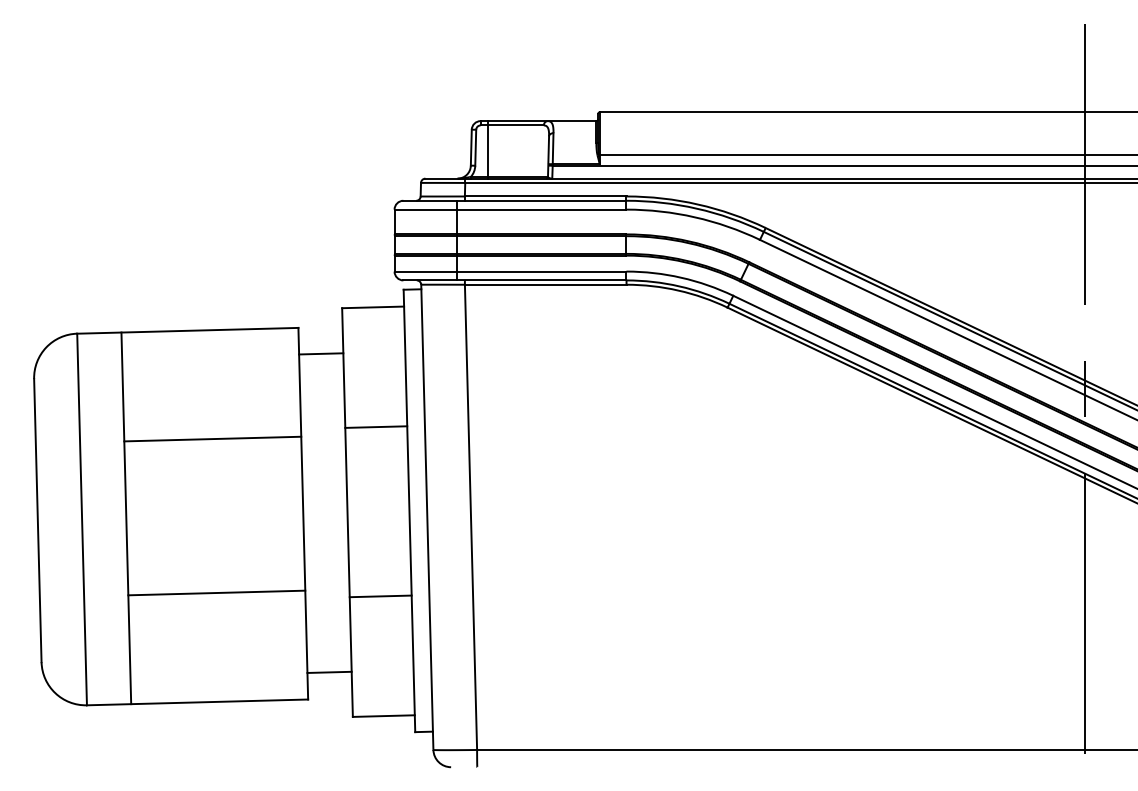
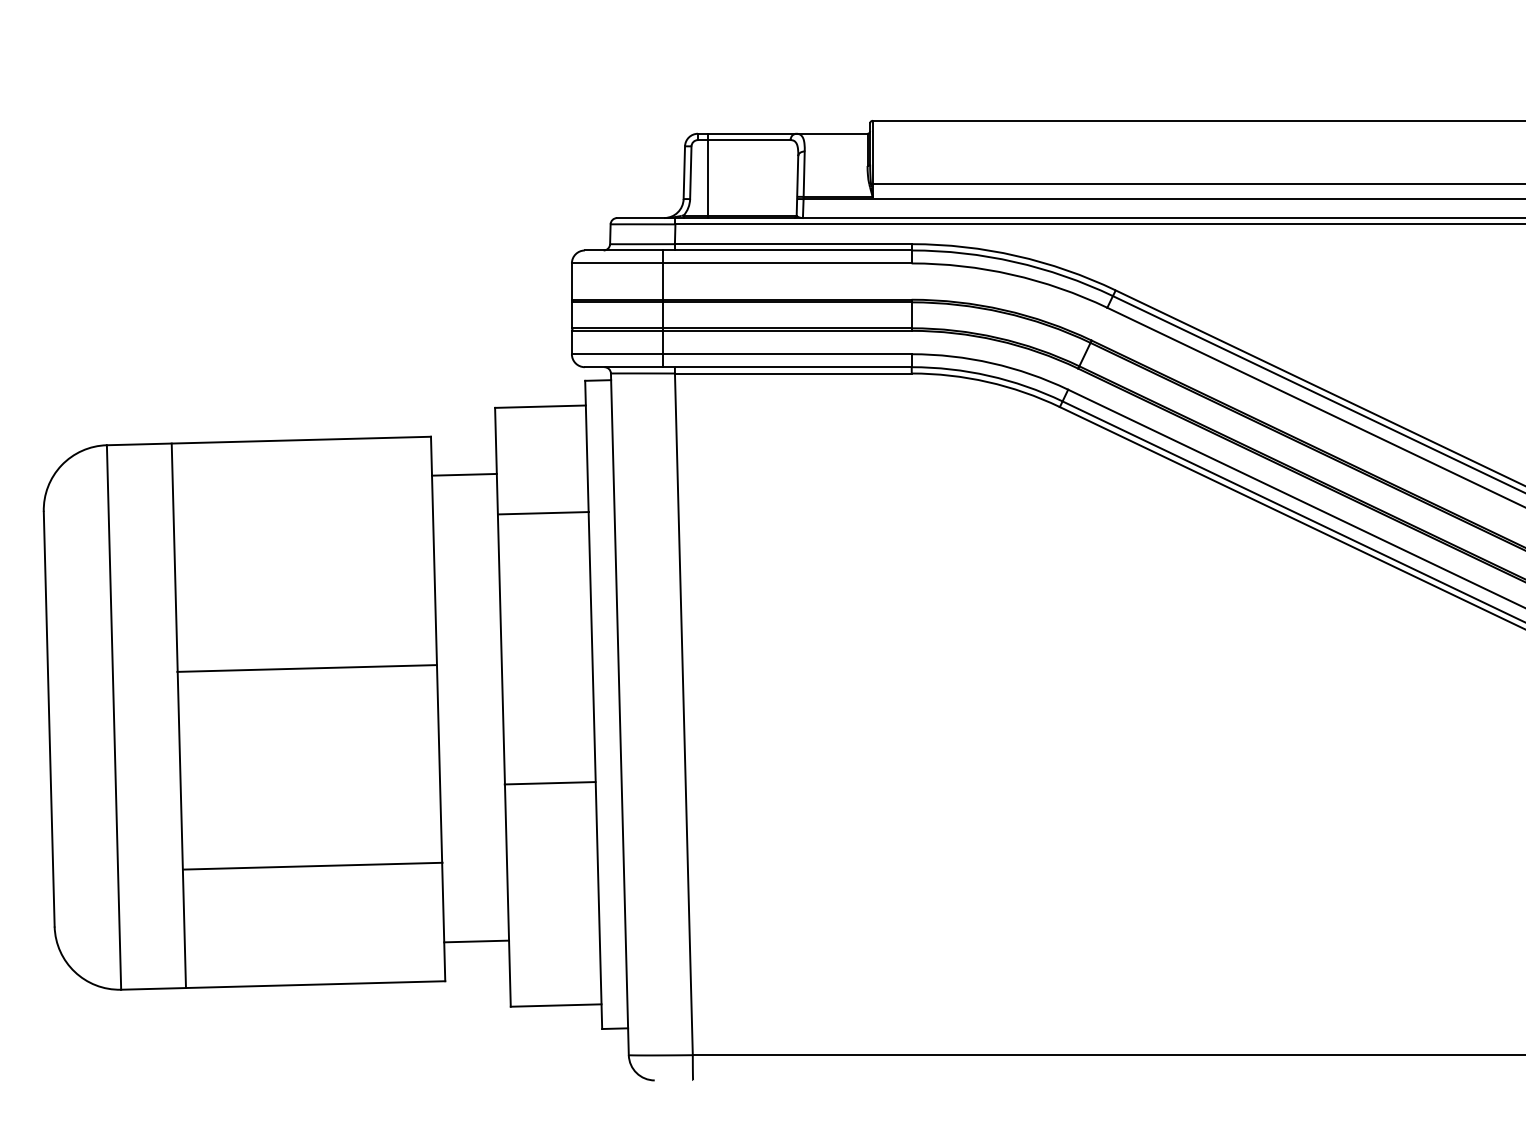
line: (376, 426) -> (543, 512), moved
line: (212, 438) -> (306, 667), moved
line: (216, 592) -> (312, 865), moved
line: (380, 596) -> (549, 783), moved

